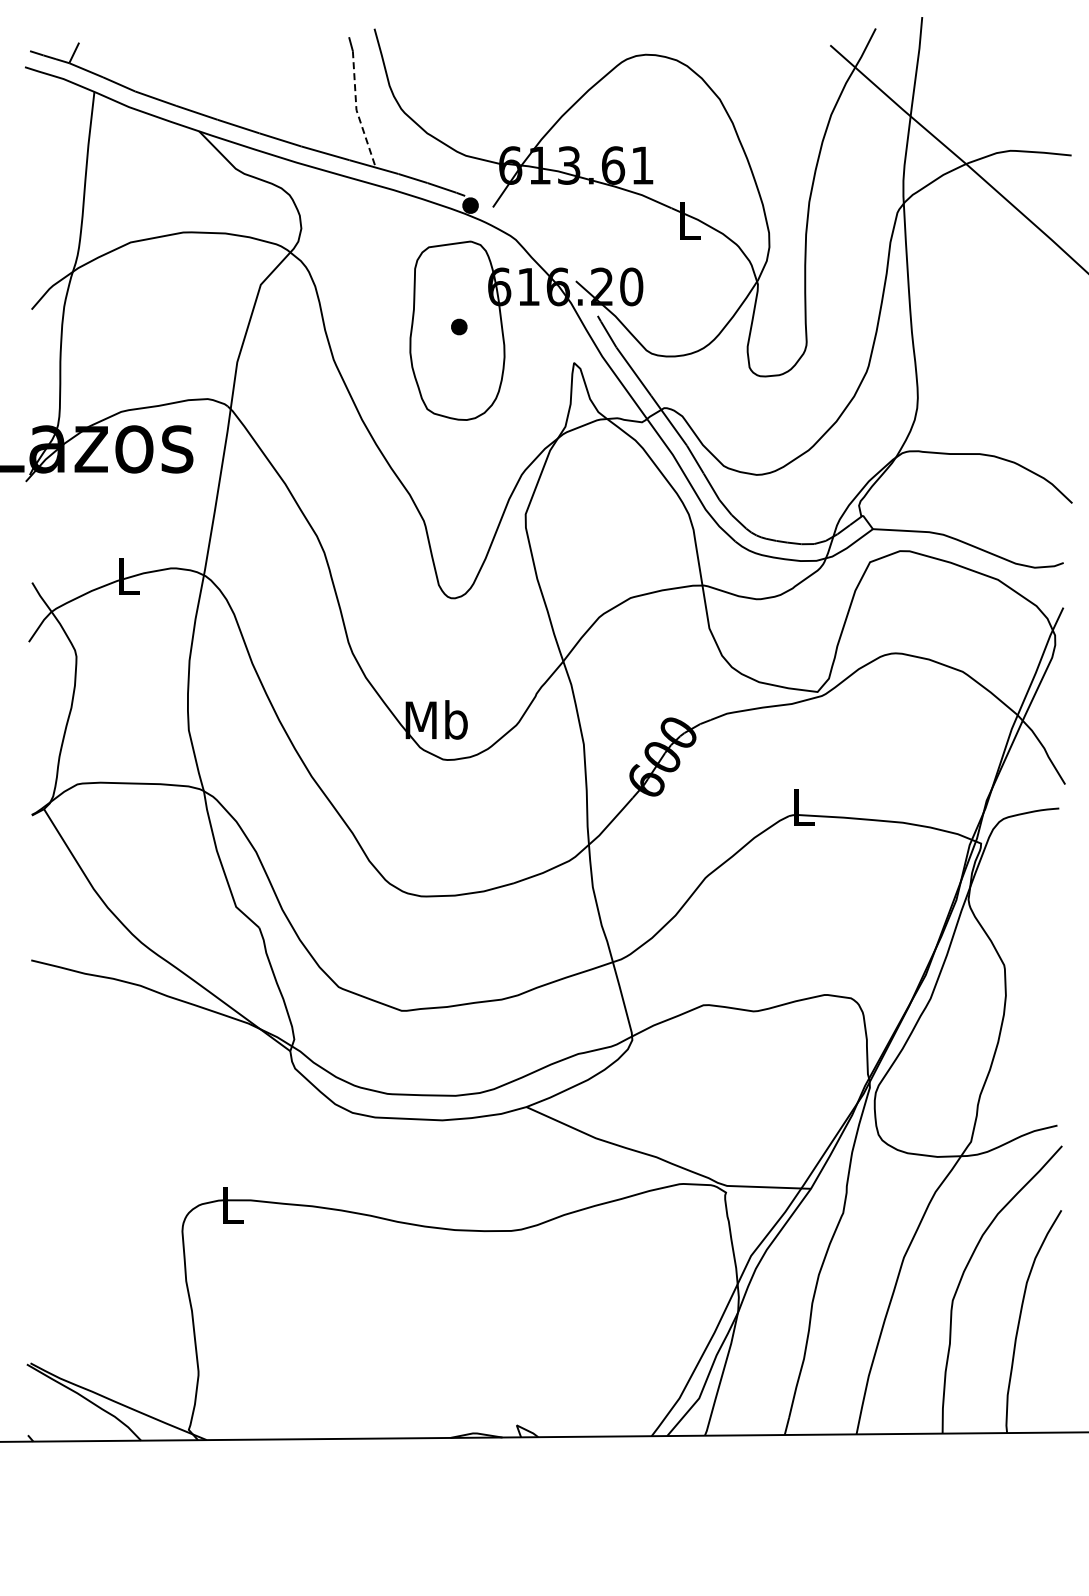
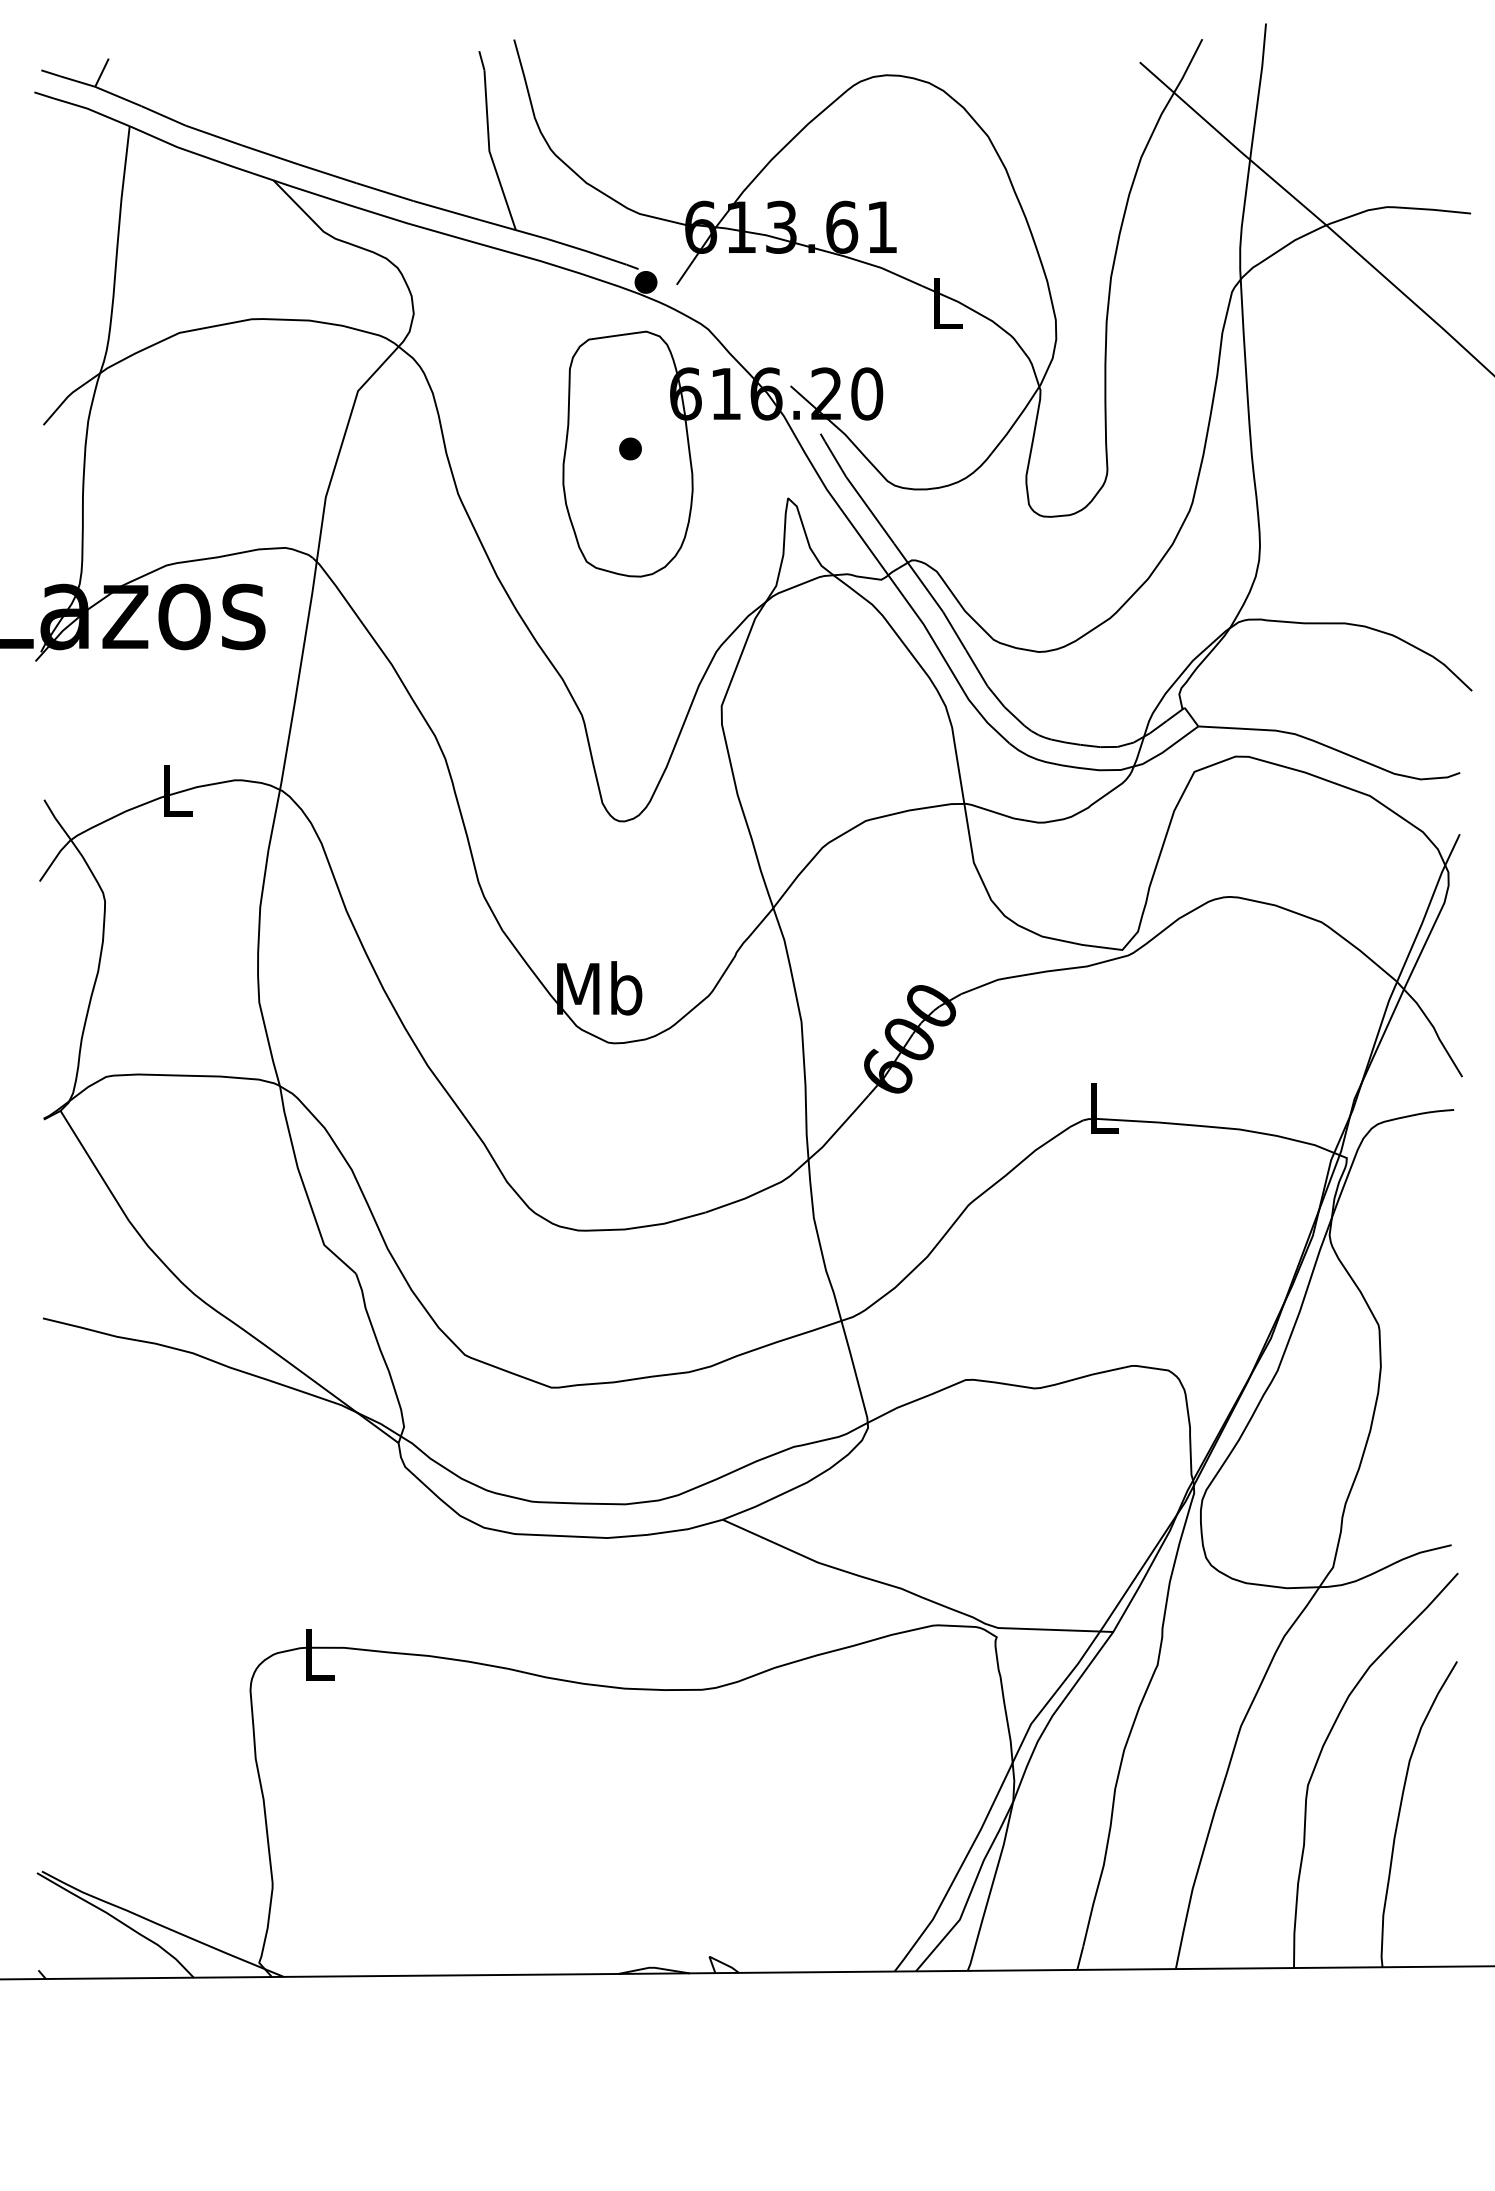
line: (356, 111) -> (489, 153), dashed -> solid

